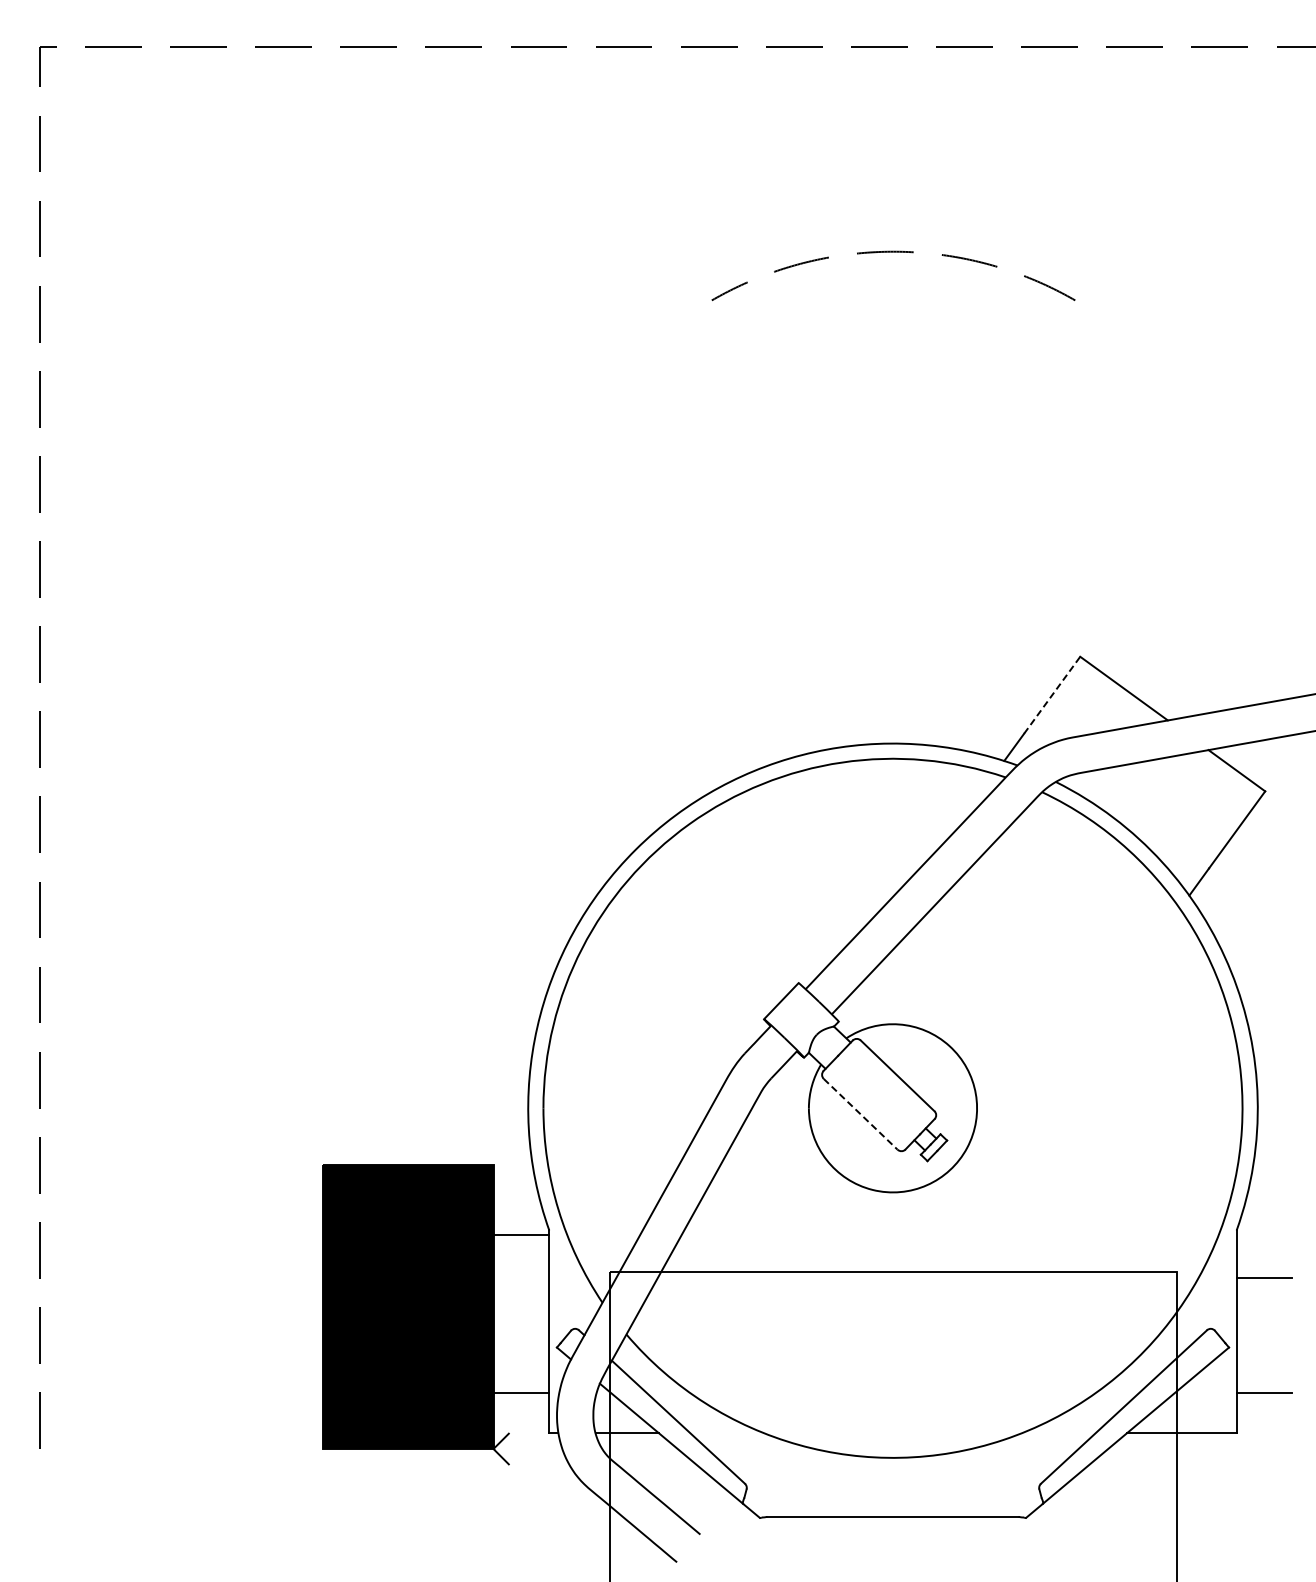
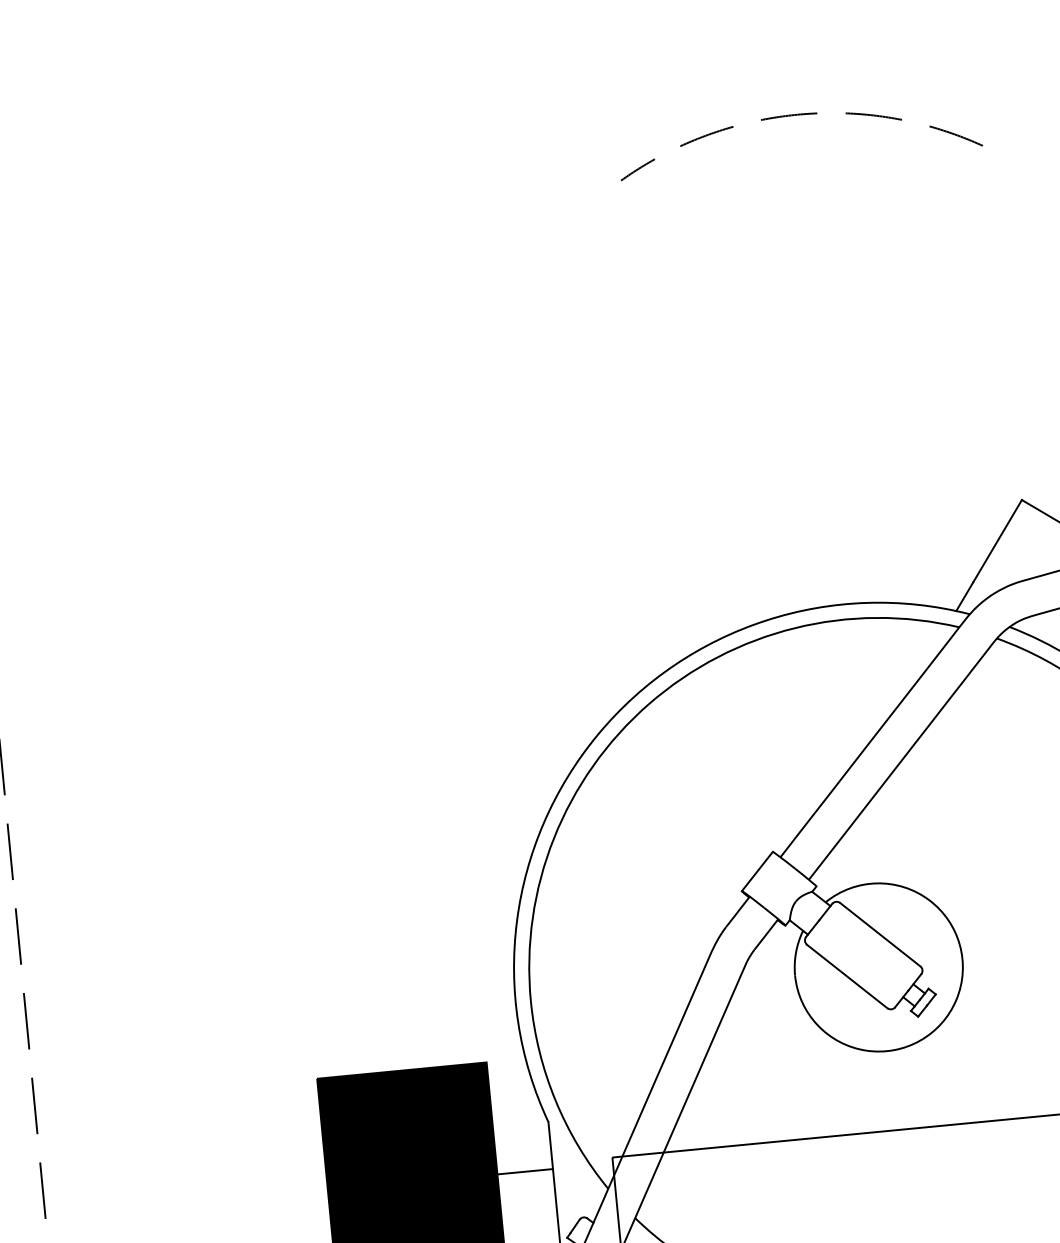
line: (1052, 695) -> (998, 541), dashed -> solid
line: (861, 1114) -> (848, 976), dashed -> solid
line: (521, 1234) -> (525, 1171), moved

